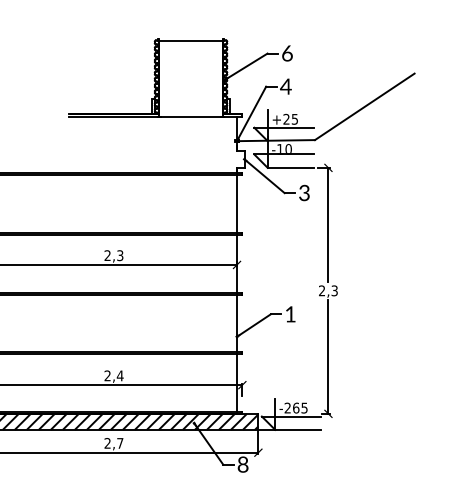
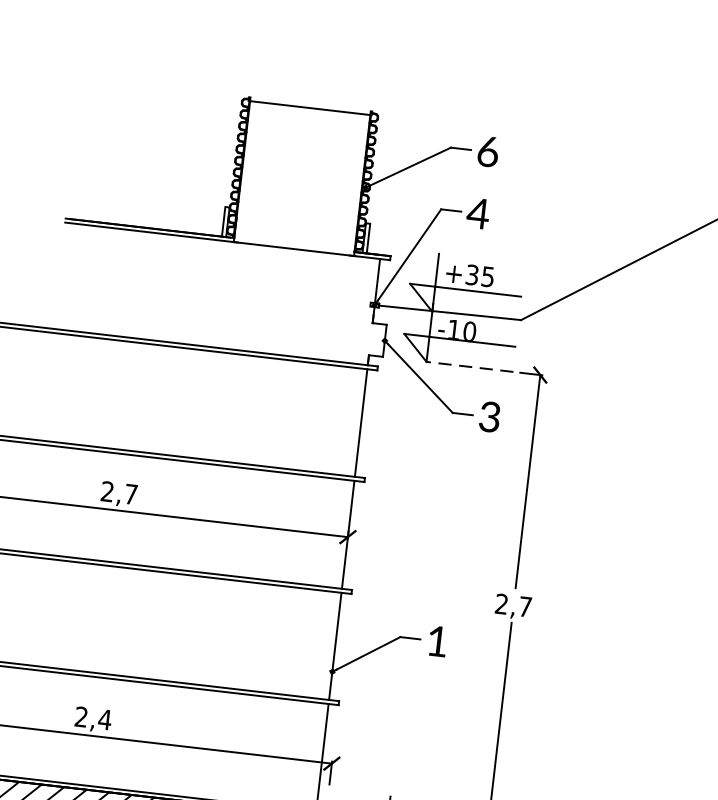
text: (286, 119) -> (472, 275), +25 -> +35
line: (290, 167) -> (469, 366), solid -> dashed
text: (120, 255) -> (131, 494), 2,3 -> 2,7
text: (334, 290) -> (525, 606), 2,3 -> 2,7

